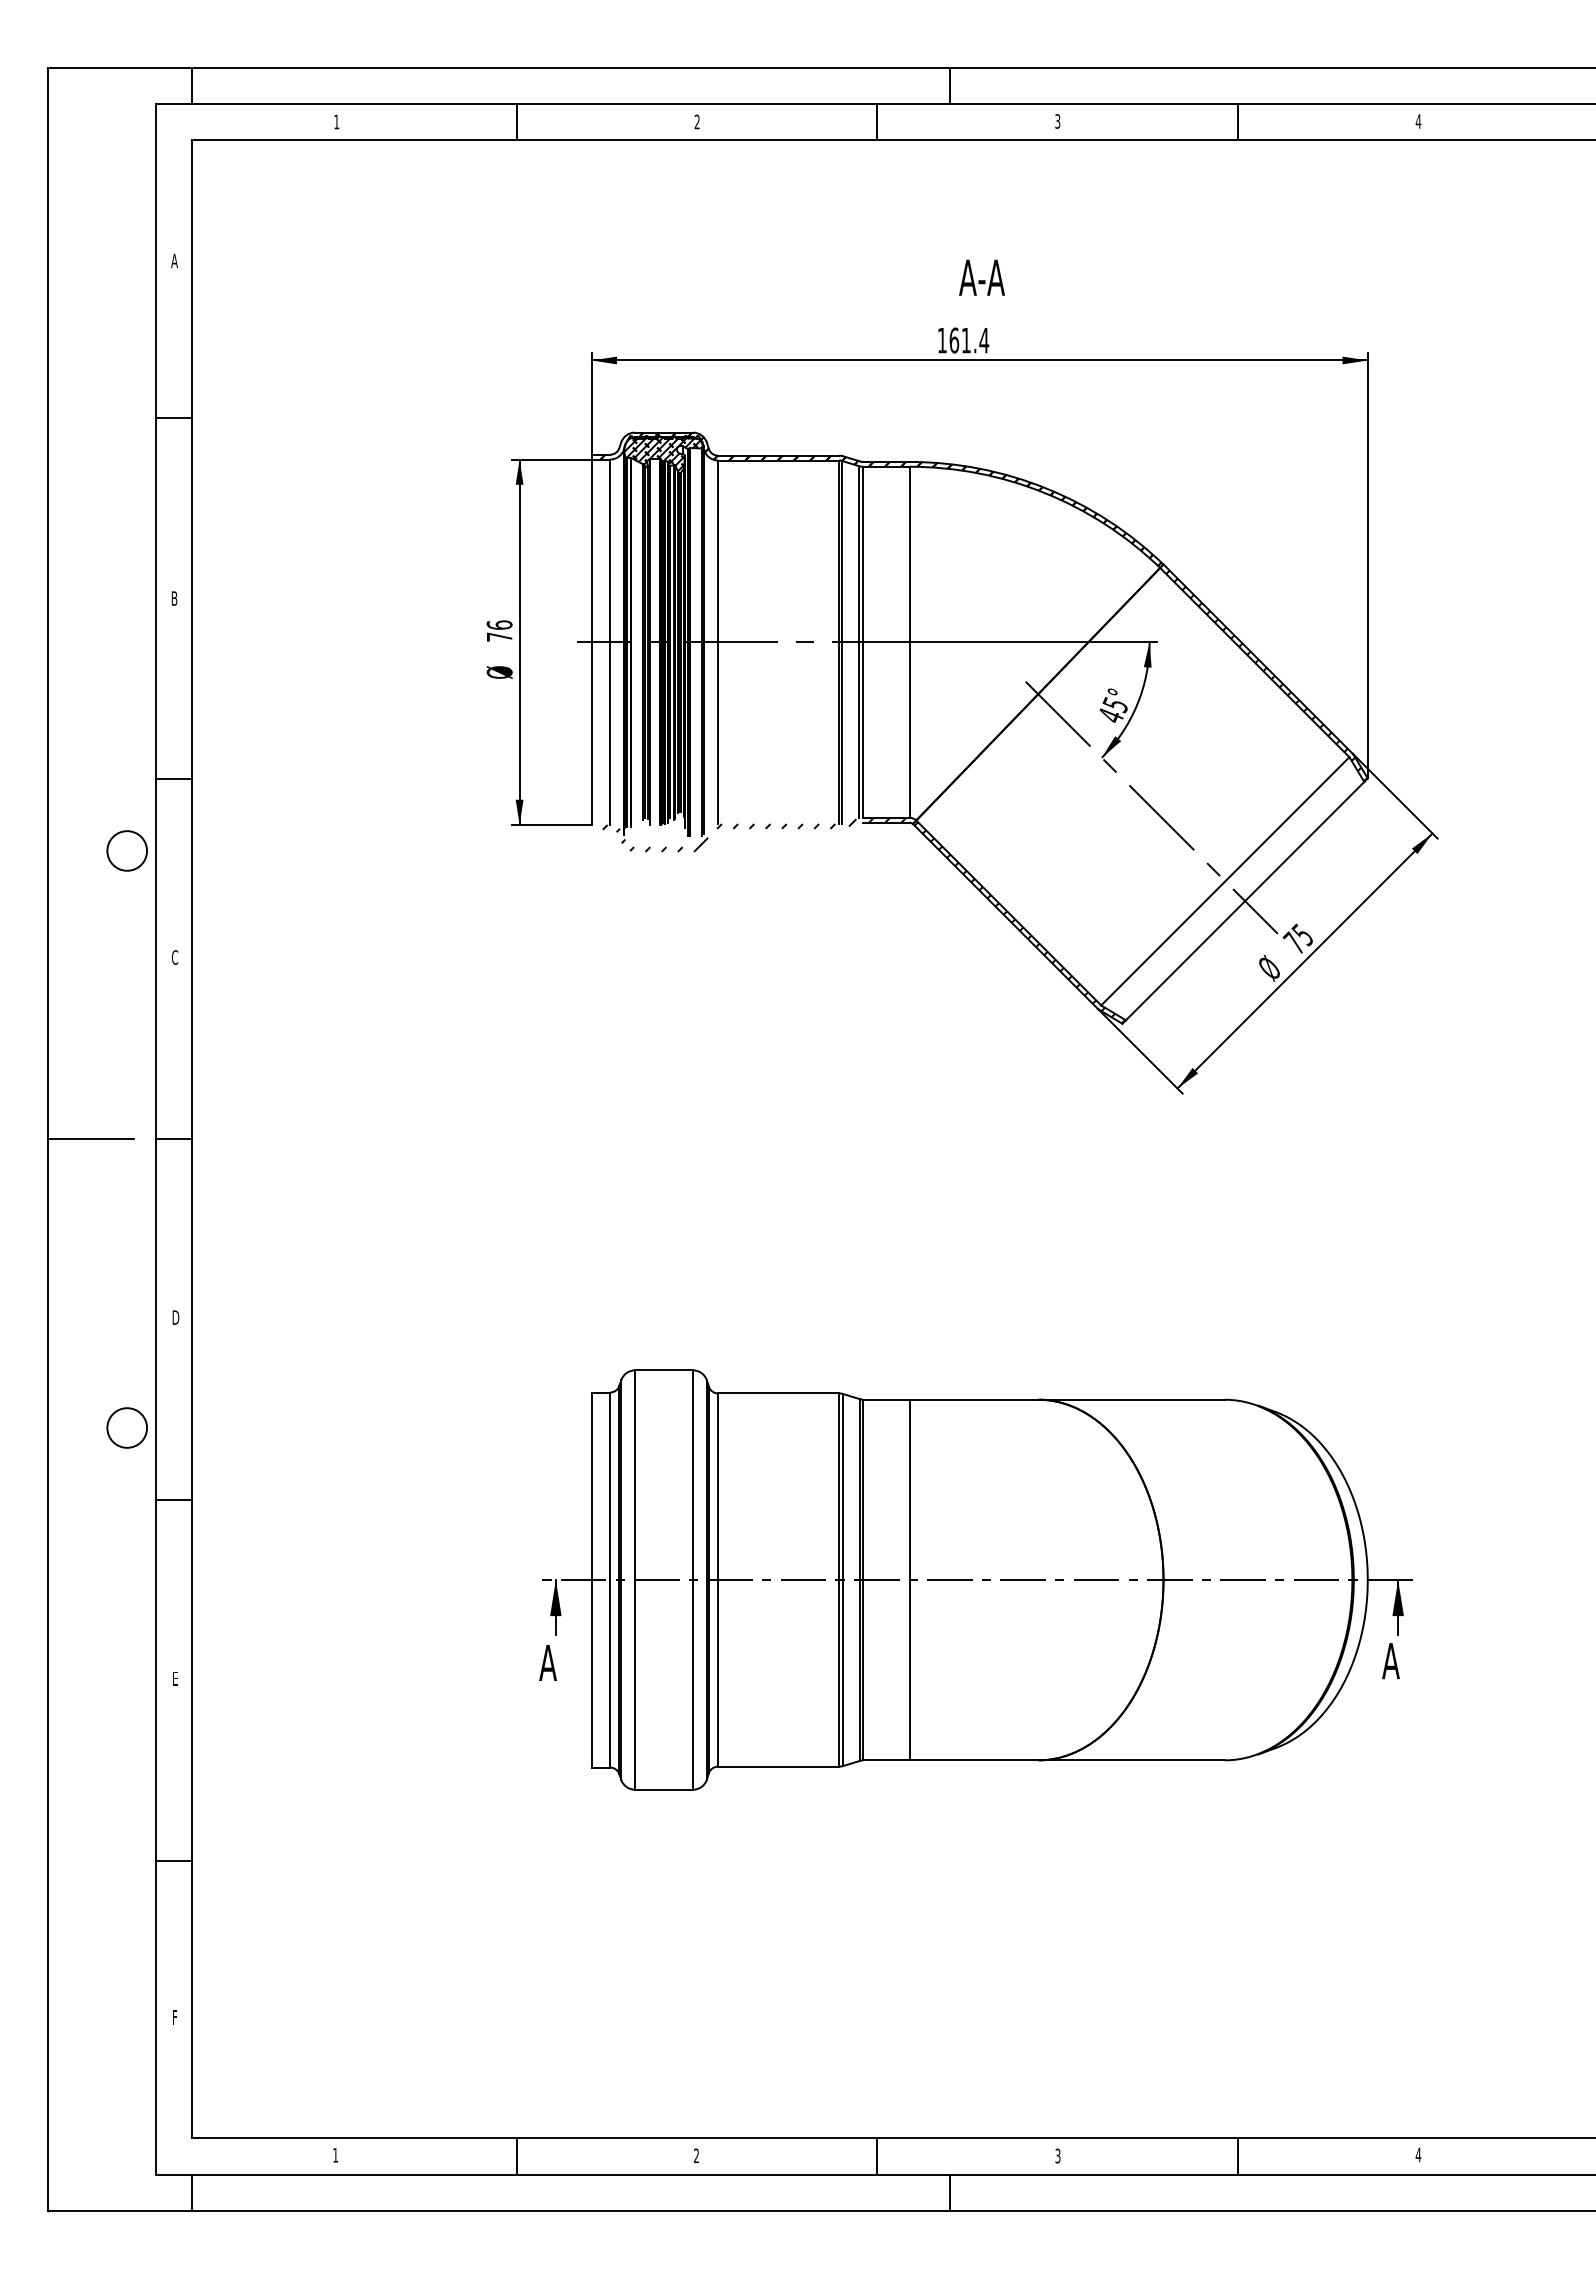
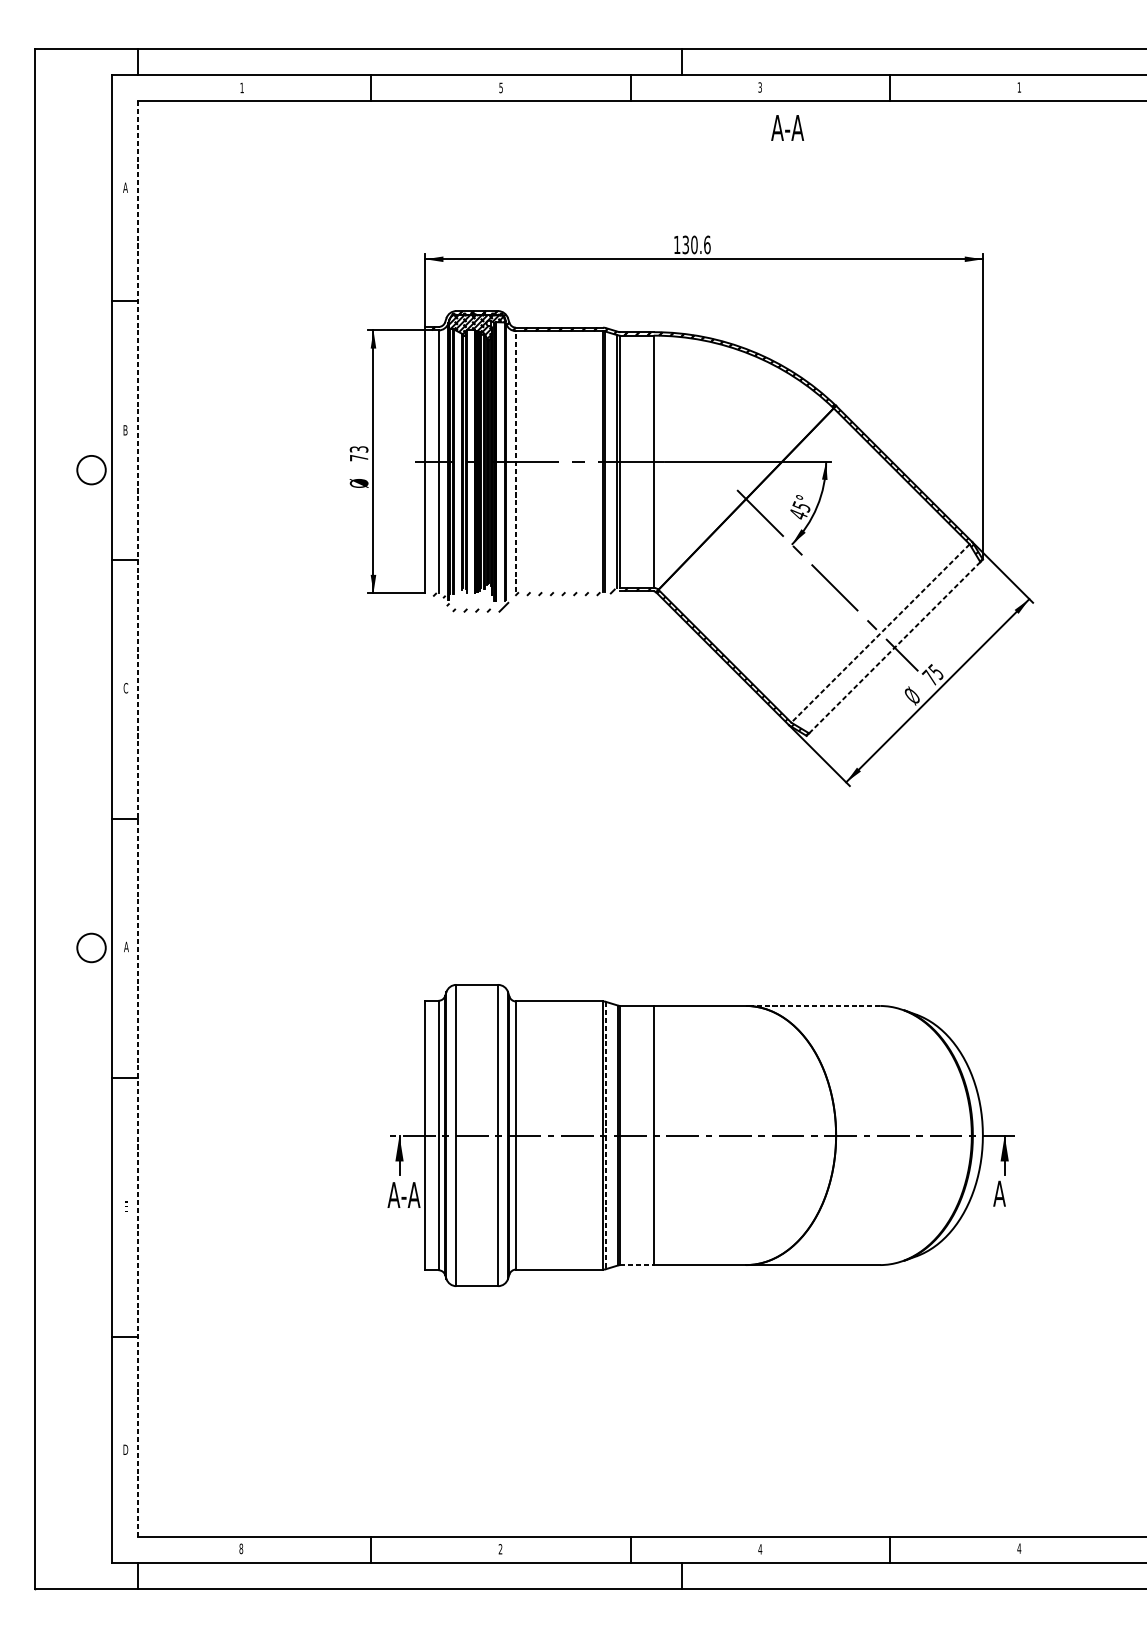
text: (696, 121) -> (500, 87), 2 -> 5
text: (1418, 121) -> (1019, 87), 4 -> 1
text: (981, 277) -> (787, 127), moved
text: (969, 340) -> (696, 244), 161.4 -> 130.6
text: (499, 624) -> (359, 448), 76 -> 73
line: (718, 642) -> (516, 461), solid -> dashed
circle: (126, 850) -> (91, 469), moved
line: (1225, 881) -> (880, 633), solid -> dashed
line: (1245, 901) -> (895, 647), solid -> dashed
line: (90, 1139) -> (65, 819), removed
line: (192, 1139) -> (138, 819), solid -> dashed
text: (175, 1317) -> (126, 946), D -> A
line: (1131, 1399) -> (813, 1005), solid -> dashed
circle: (126, 1427) -> (91, 947), moved
line: (843, 1580) -> (606, 1135), solid -> dashed
text: (571, 1662) -> (410, 1194), A -> A-A
line: (886, 1760) -> (637, 1265), solid -> dashed
text: (174, 2017) -> (125, 1449), F -> D
text: (335, 2155) -> (241, 1548), 1 -> 8
text: (1057, 2155) -> (759, 1548), 3 -> 4

